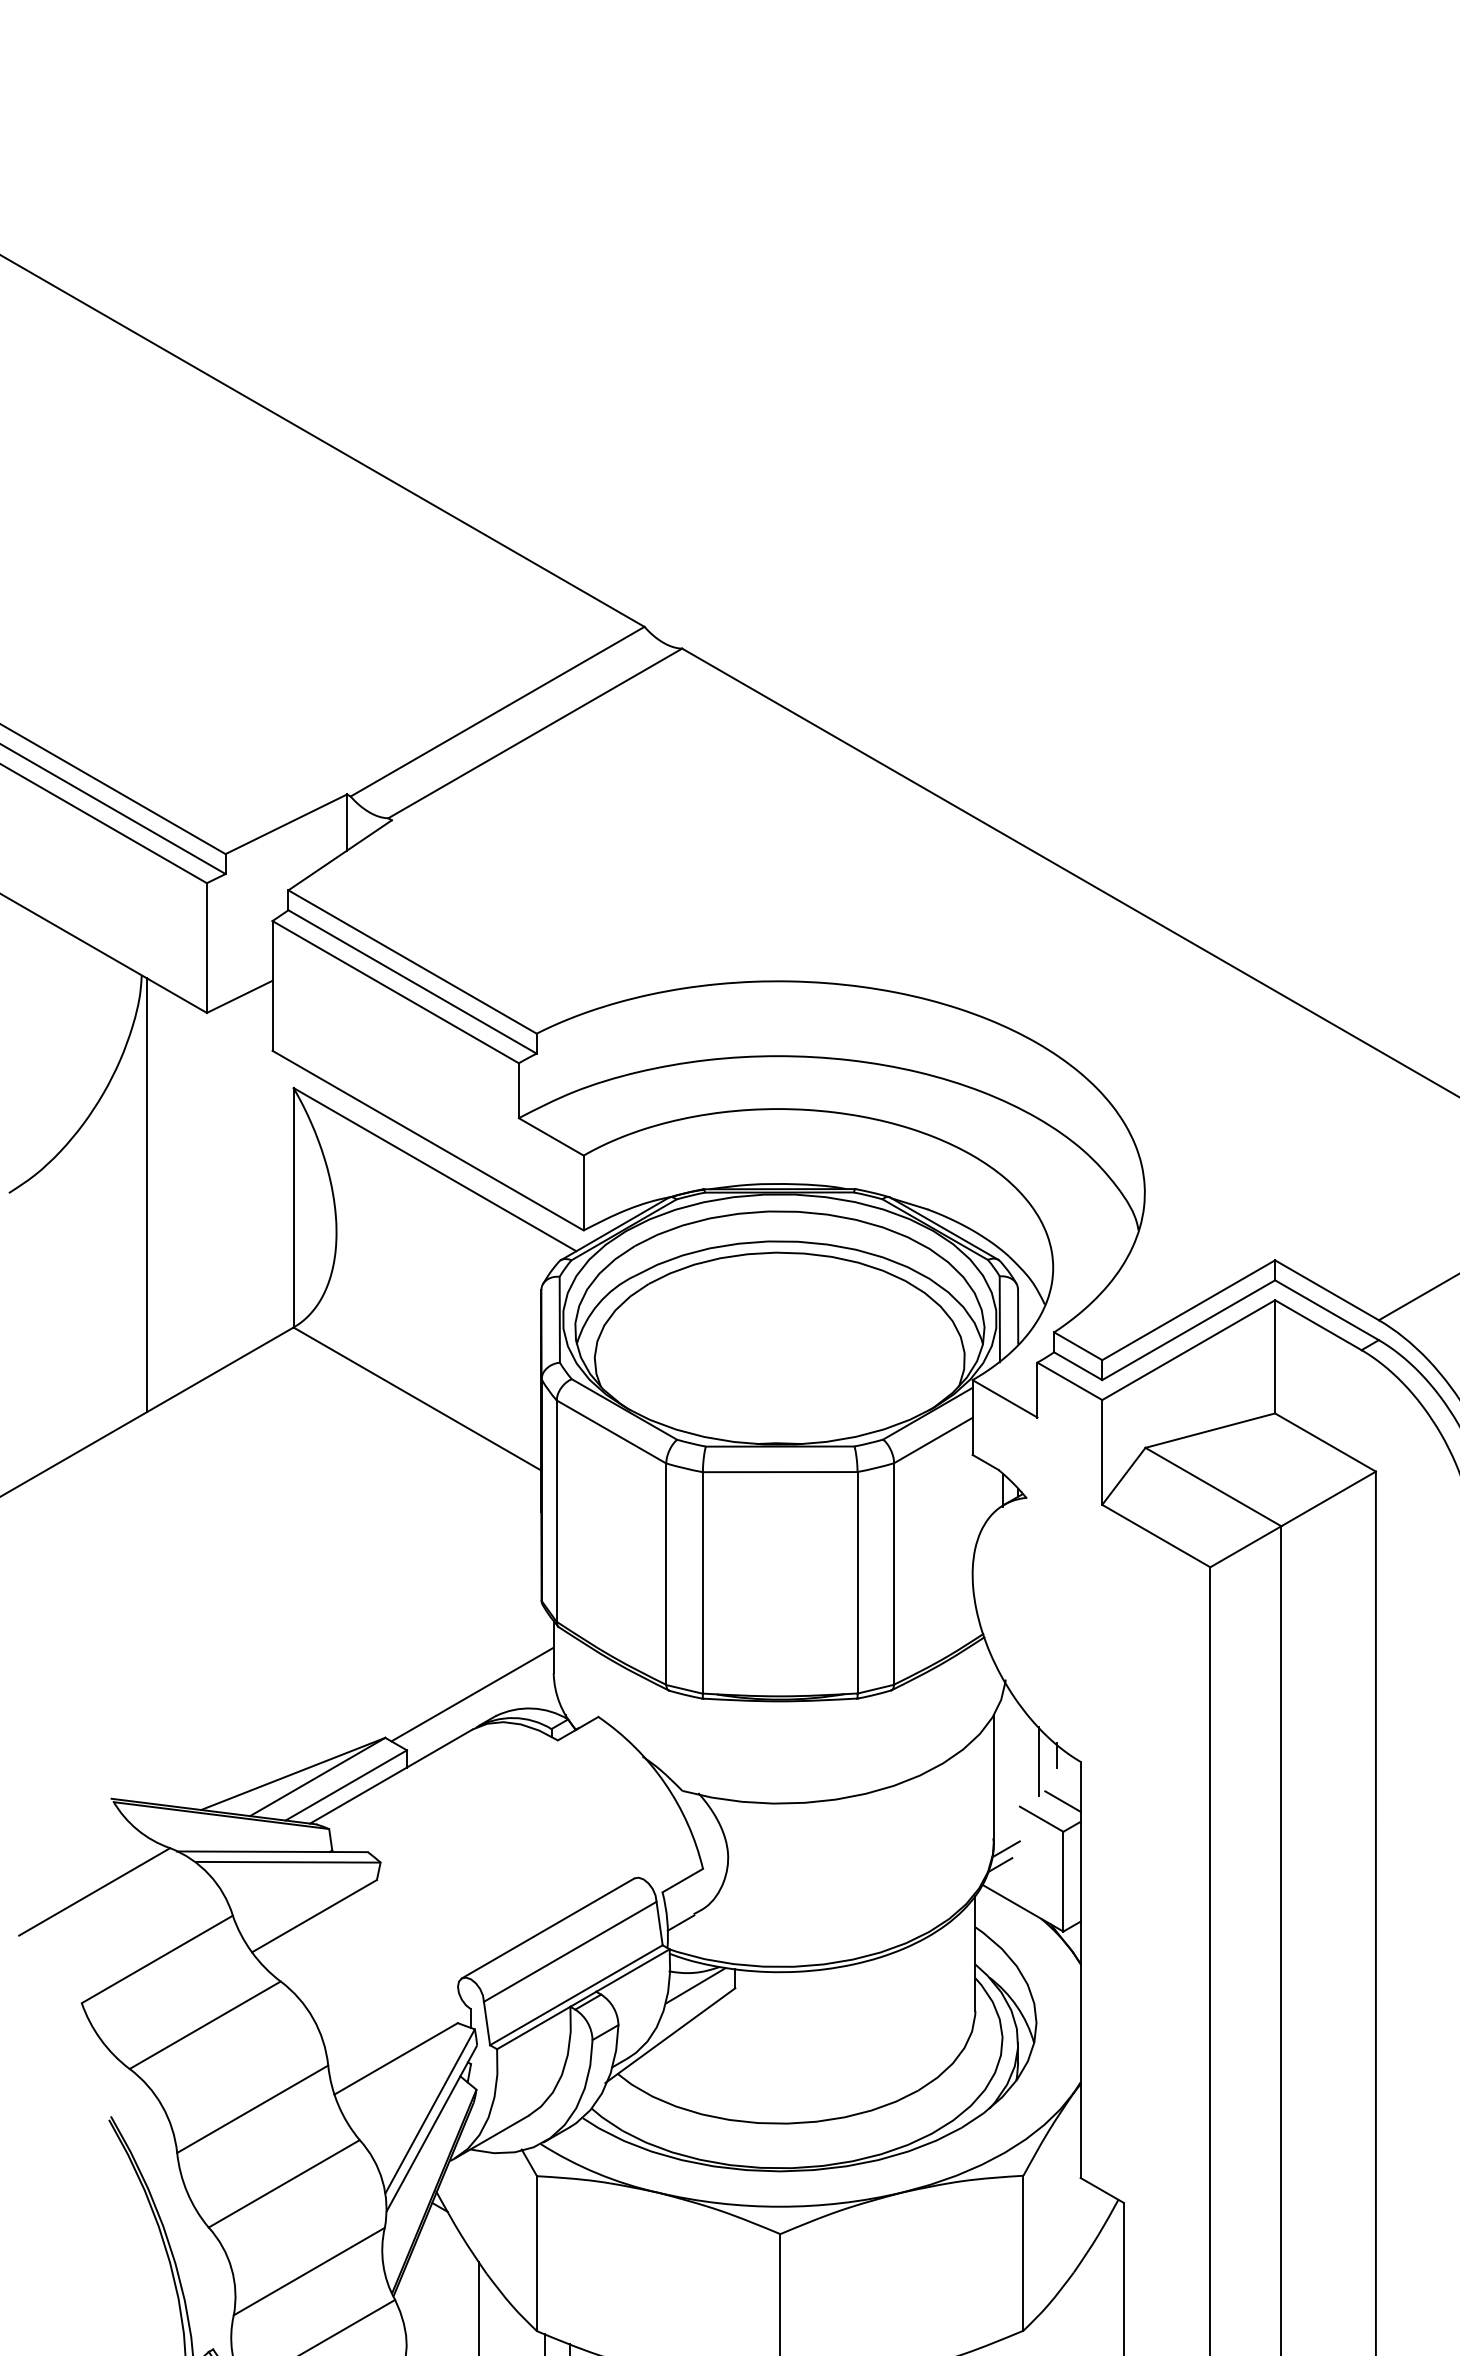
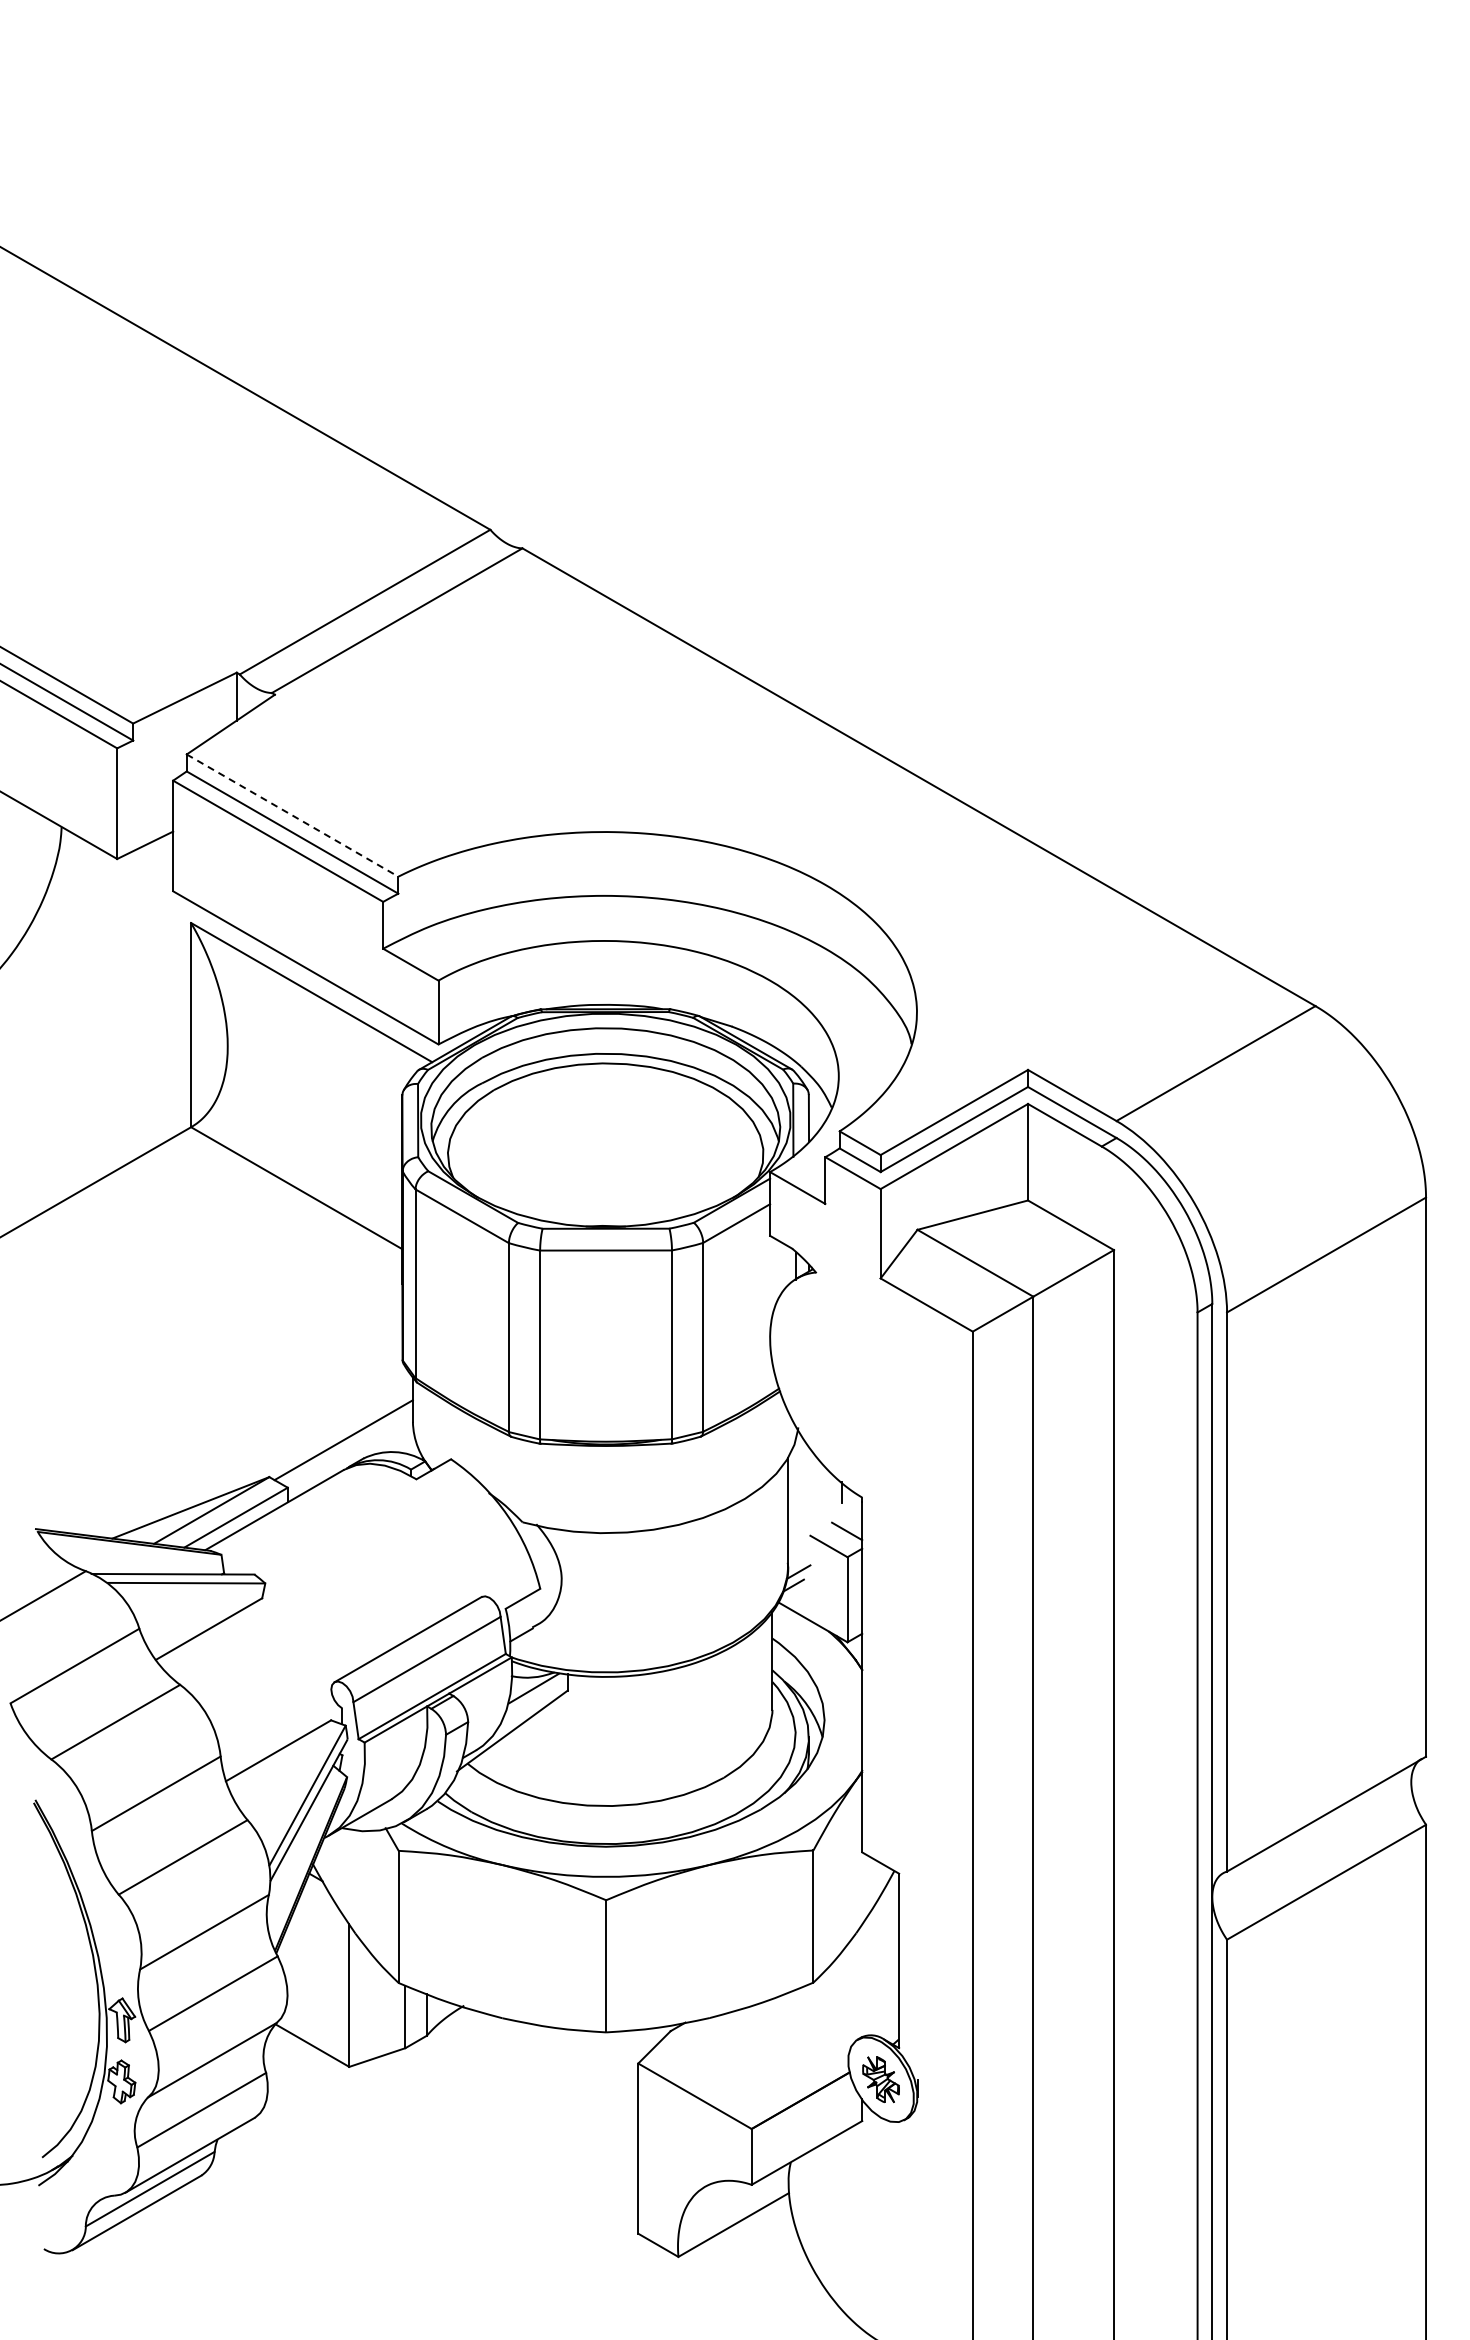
line: (413, 961) -> (293, 815), solid -> dashed
line: (147, 1195) -> (66, 1014), removed
line: (1038, 1760) -> (826, 1496), removed

